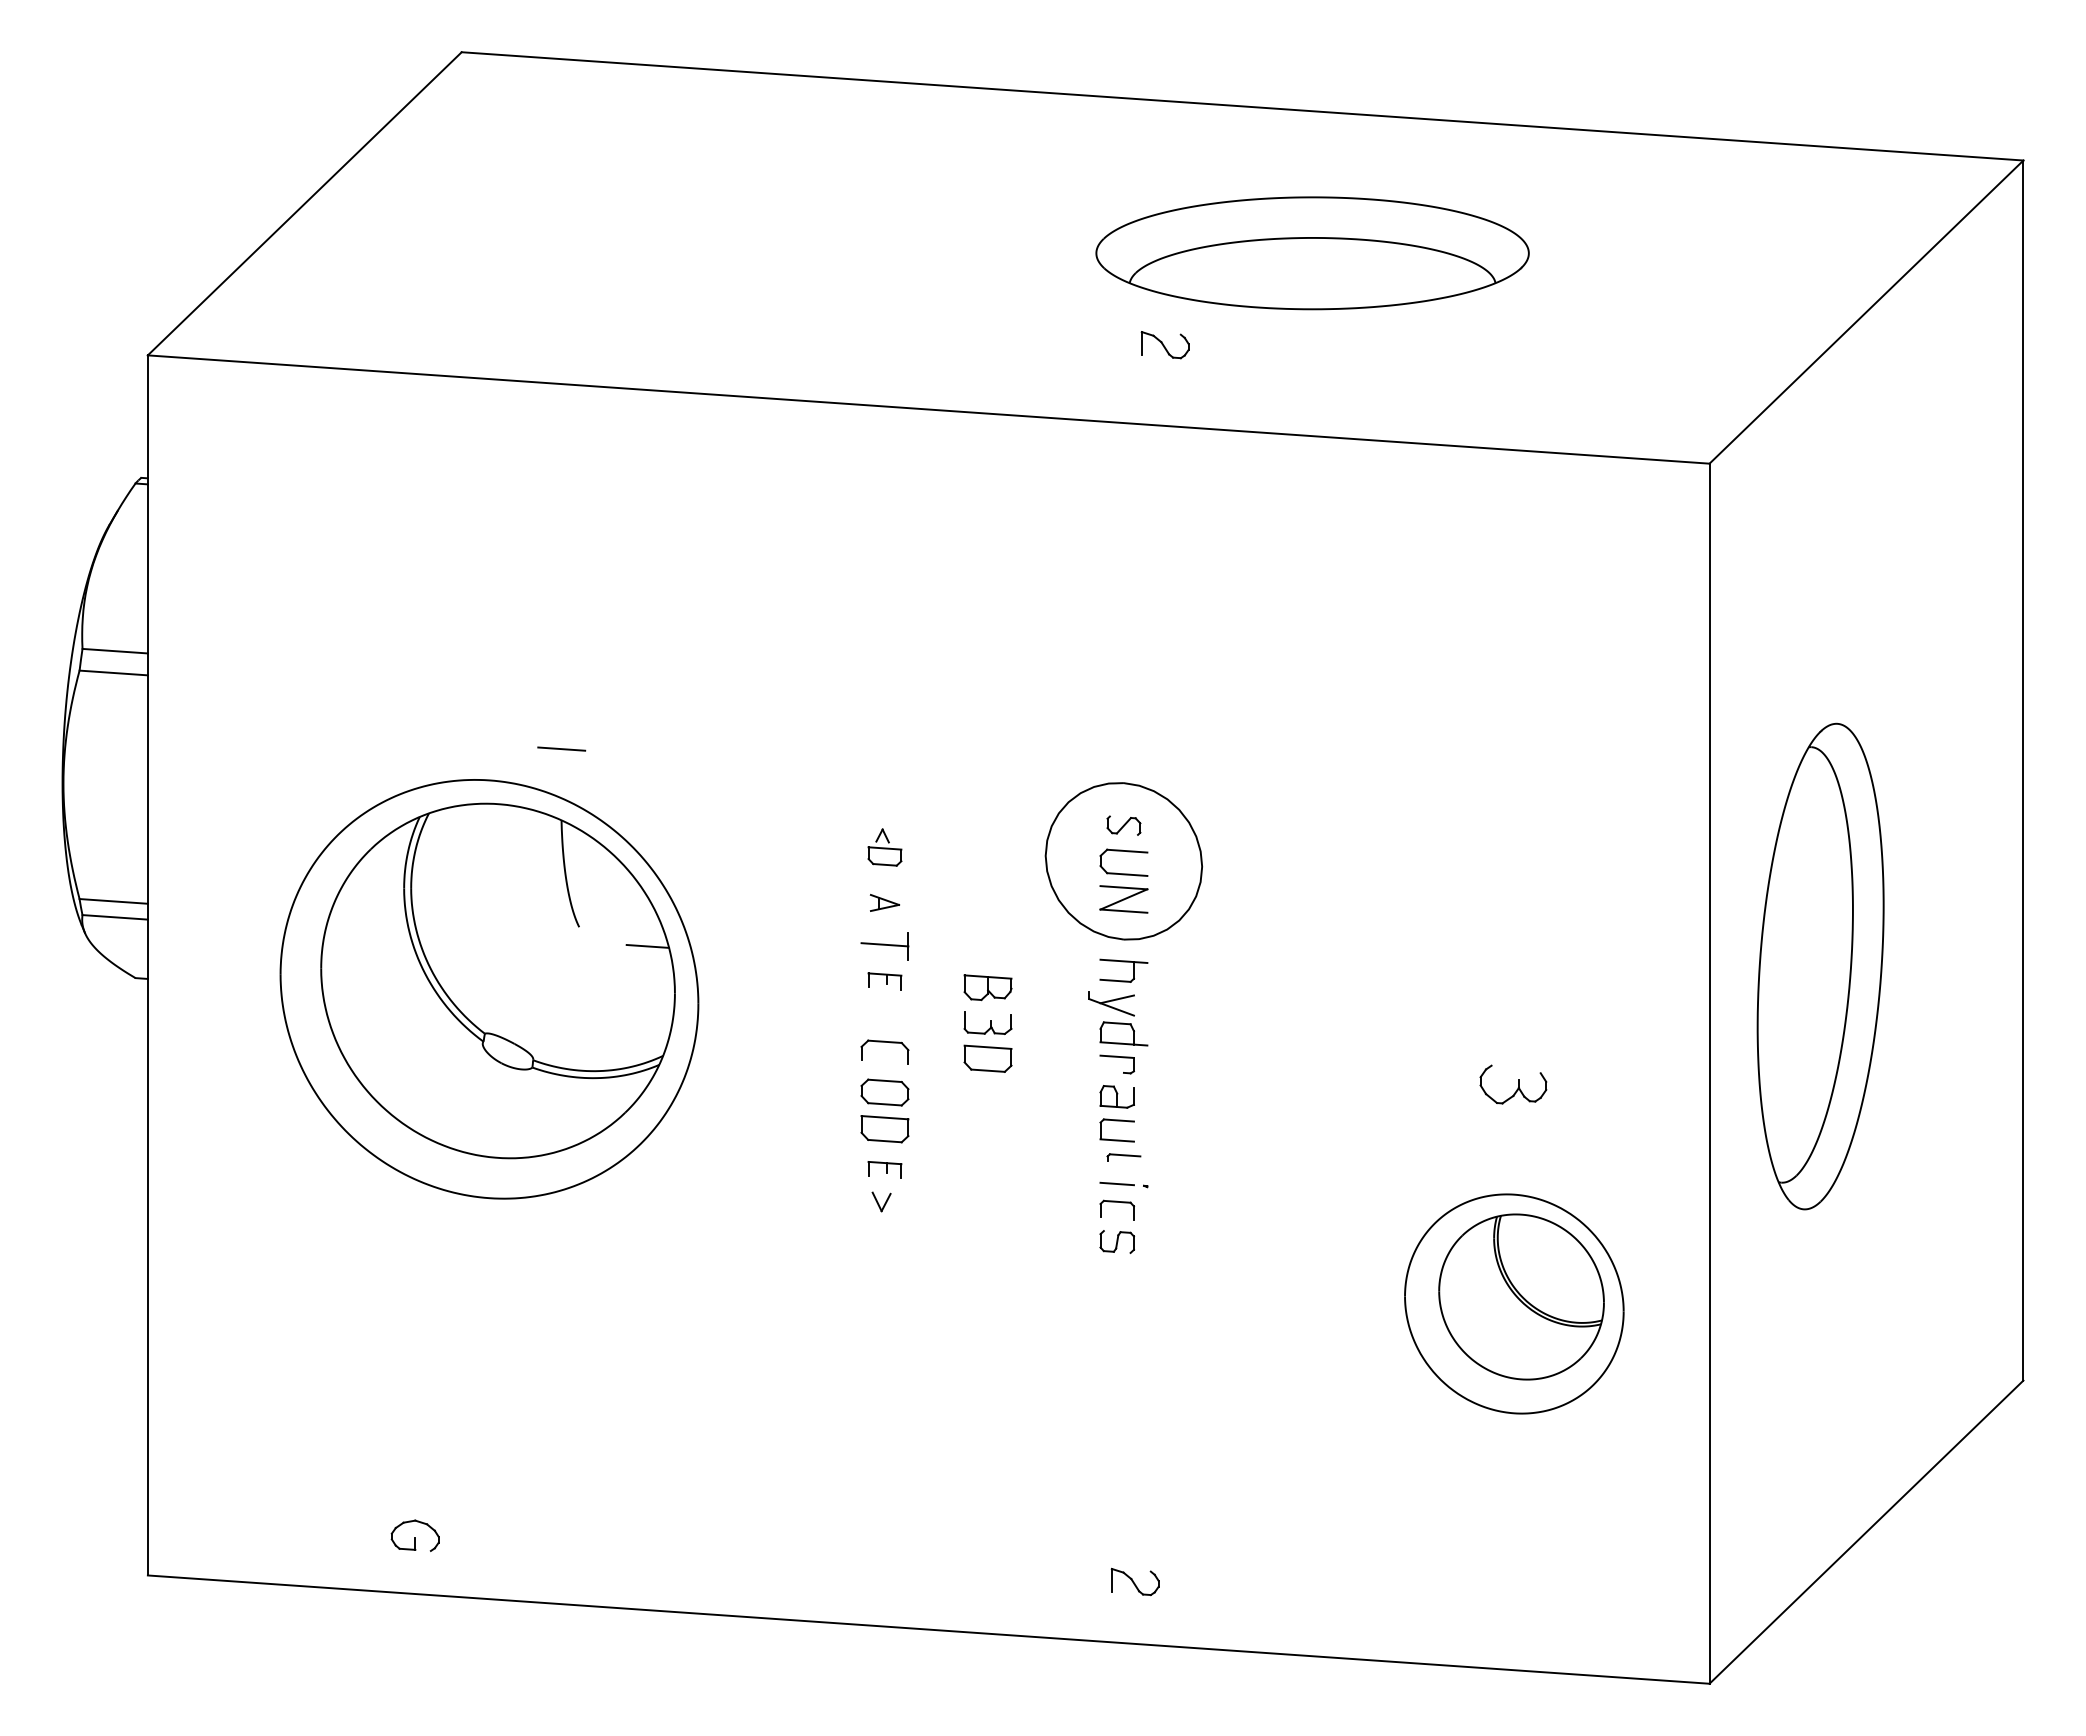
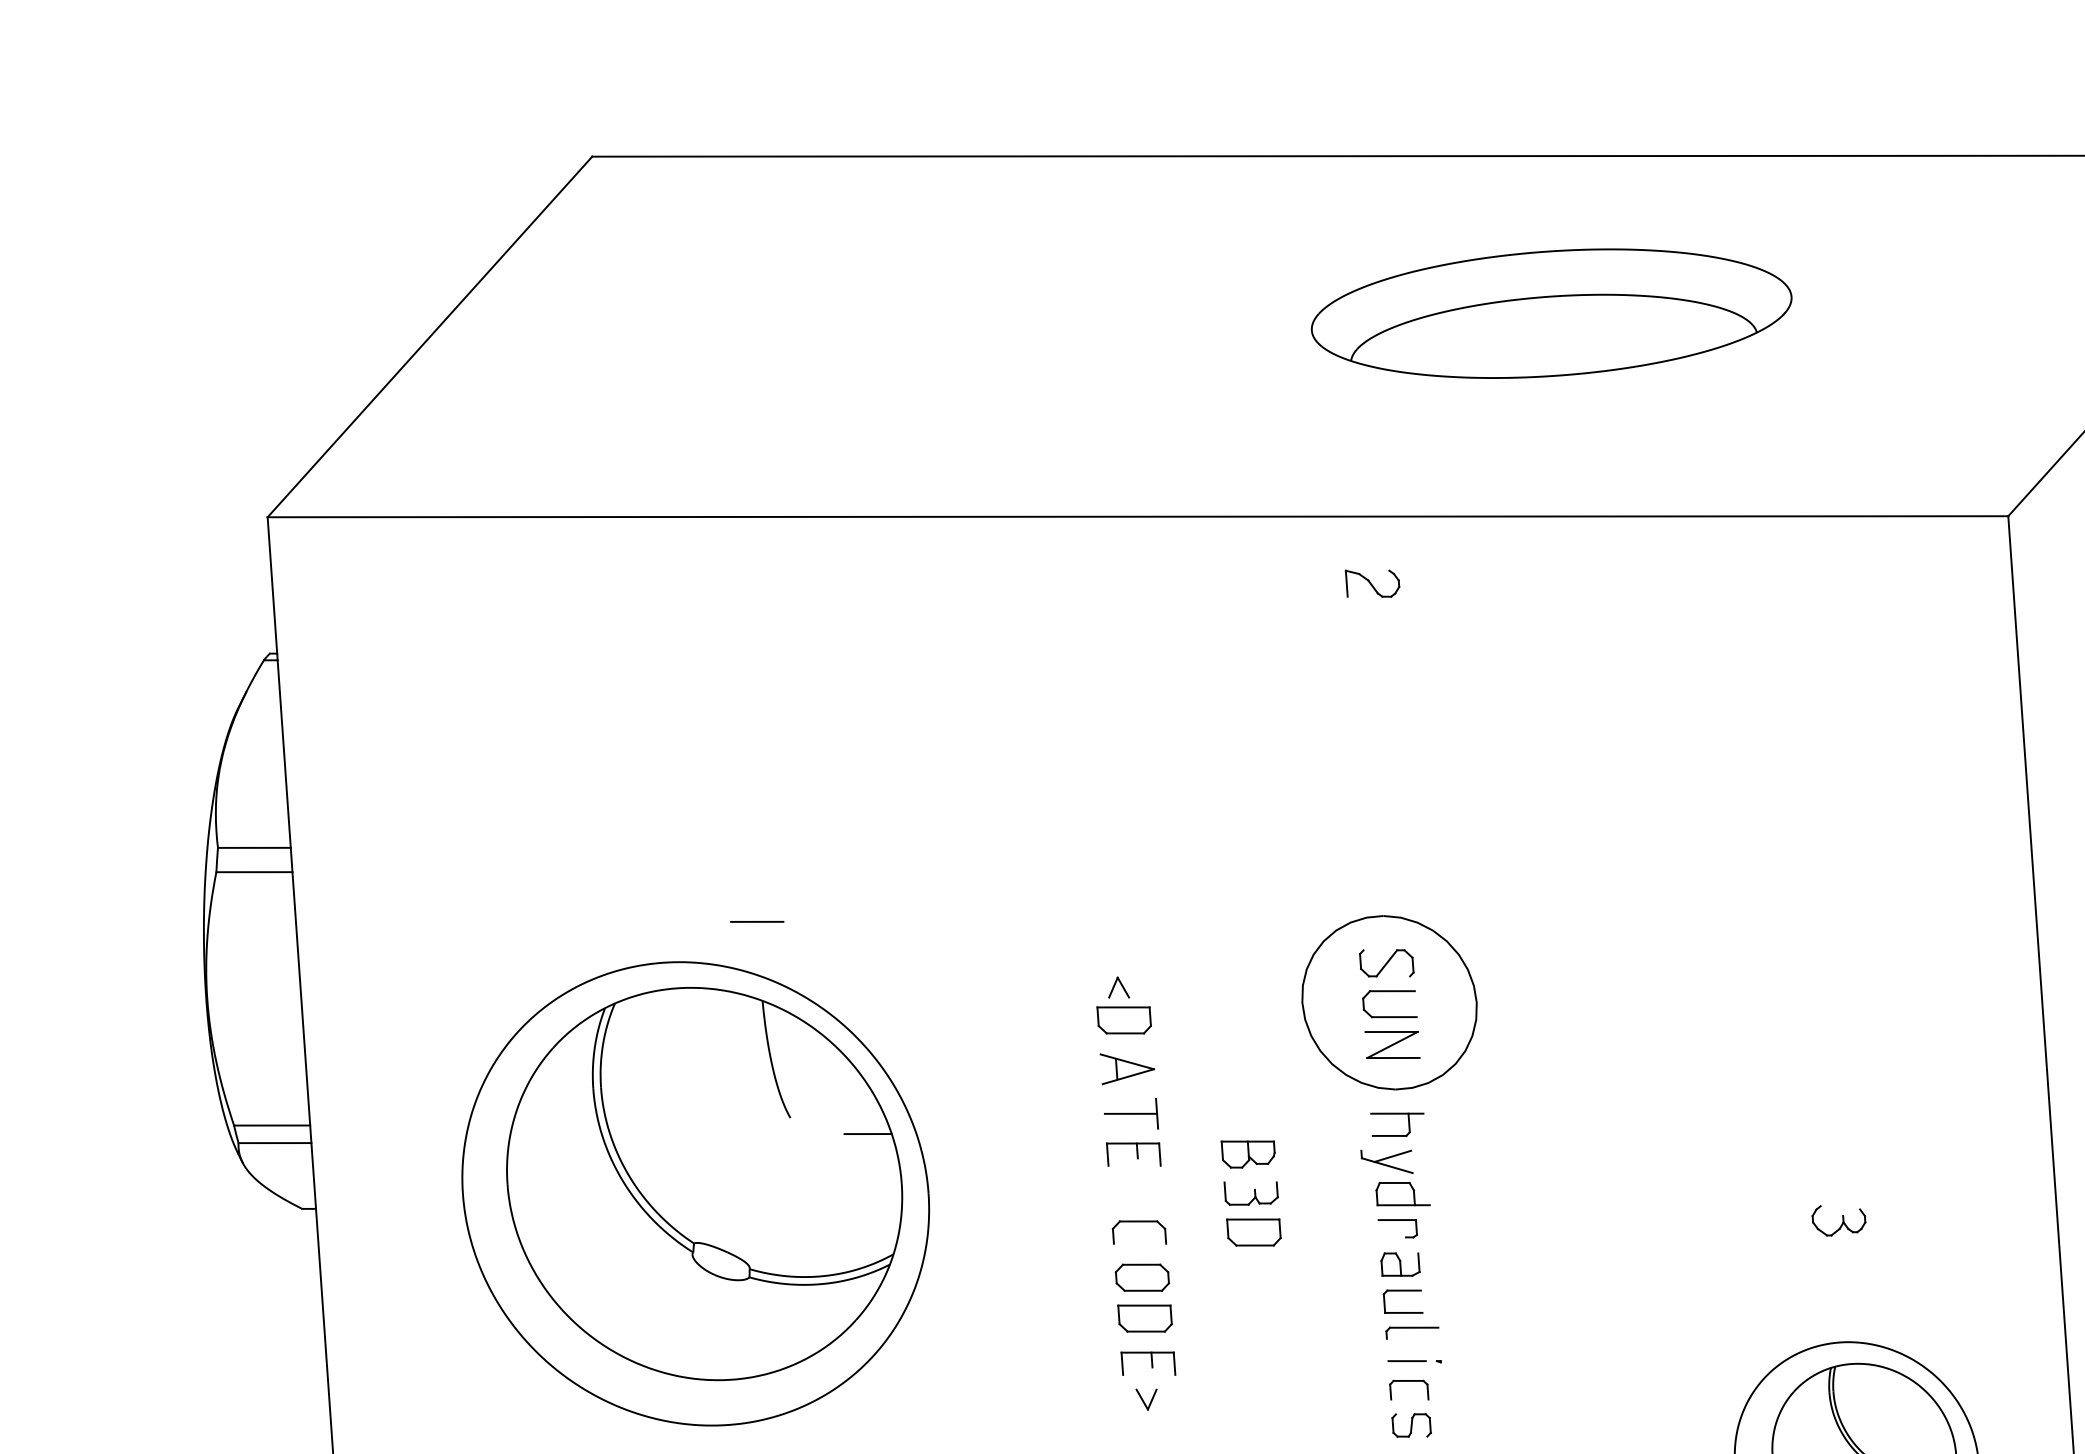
part: (1164, 345) -> (1372, 583), moved
part: (1123, 825) -> (1386, 963), size x1.43
part: (884, 847) -> (1122, 1005), size x1.43
part: (884, 902) -> (1127, 1066), size x1.67
part: (884, 981) -> (1133, 1154), size x1.43
part: (1513, 1083) -> (1838, 1218), size x0.71
part: (1123, 1157) -> (1412, 1331), size x1.43
part: (884, 1169) -> (1147, 1363), size x1.43

